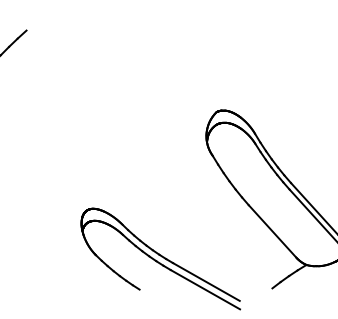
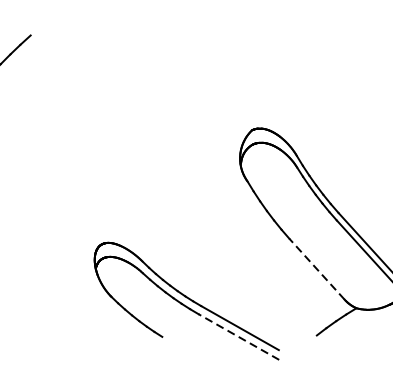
line: (272, 231) -> (316, 269), solid -> dashed
line: (205, 289) -> (238, 336), solid -> dashed

